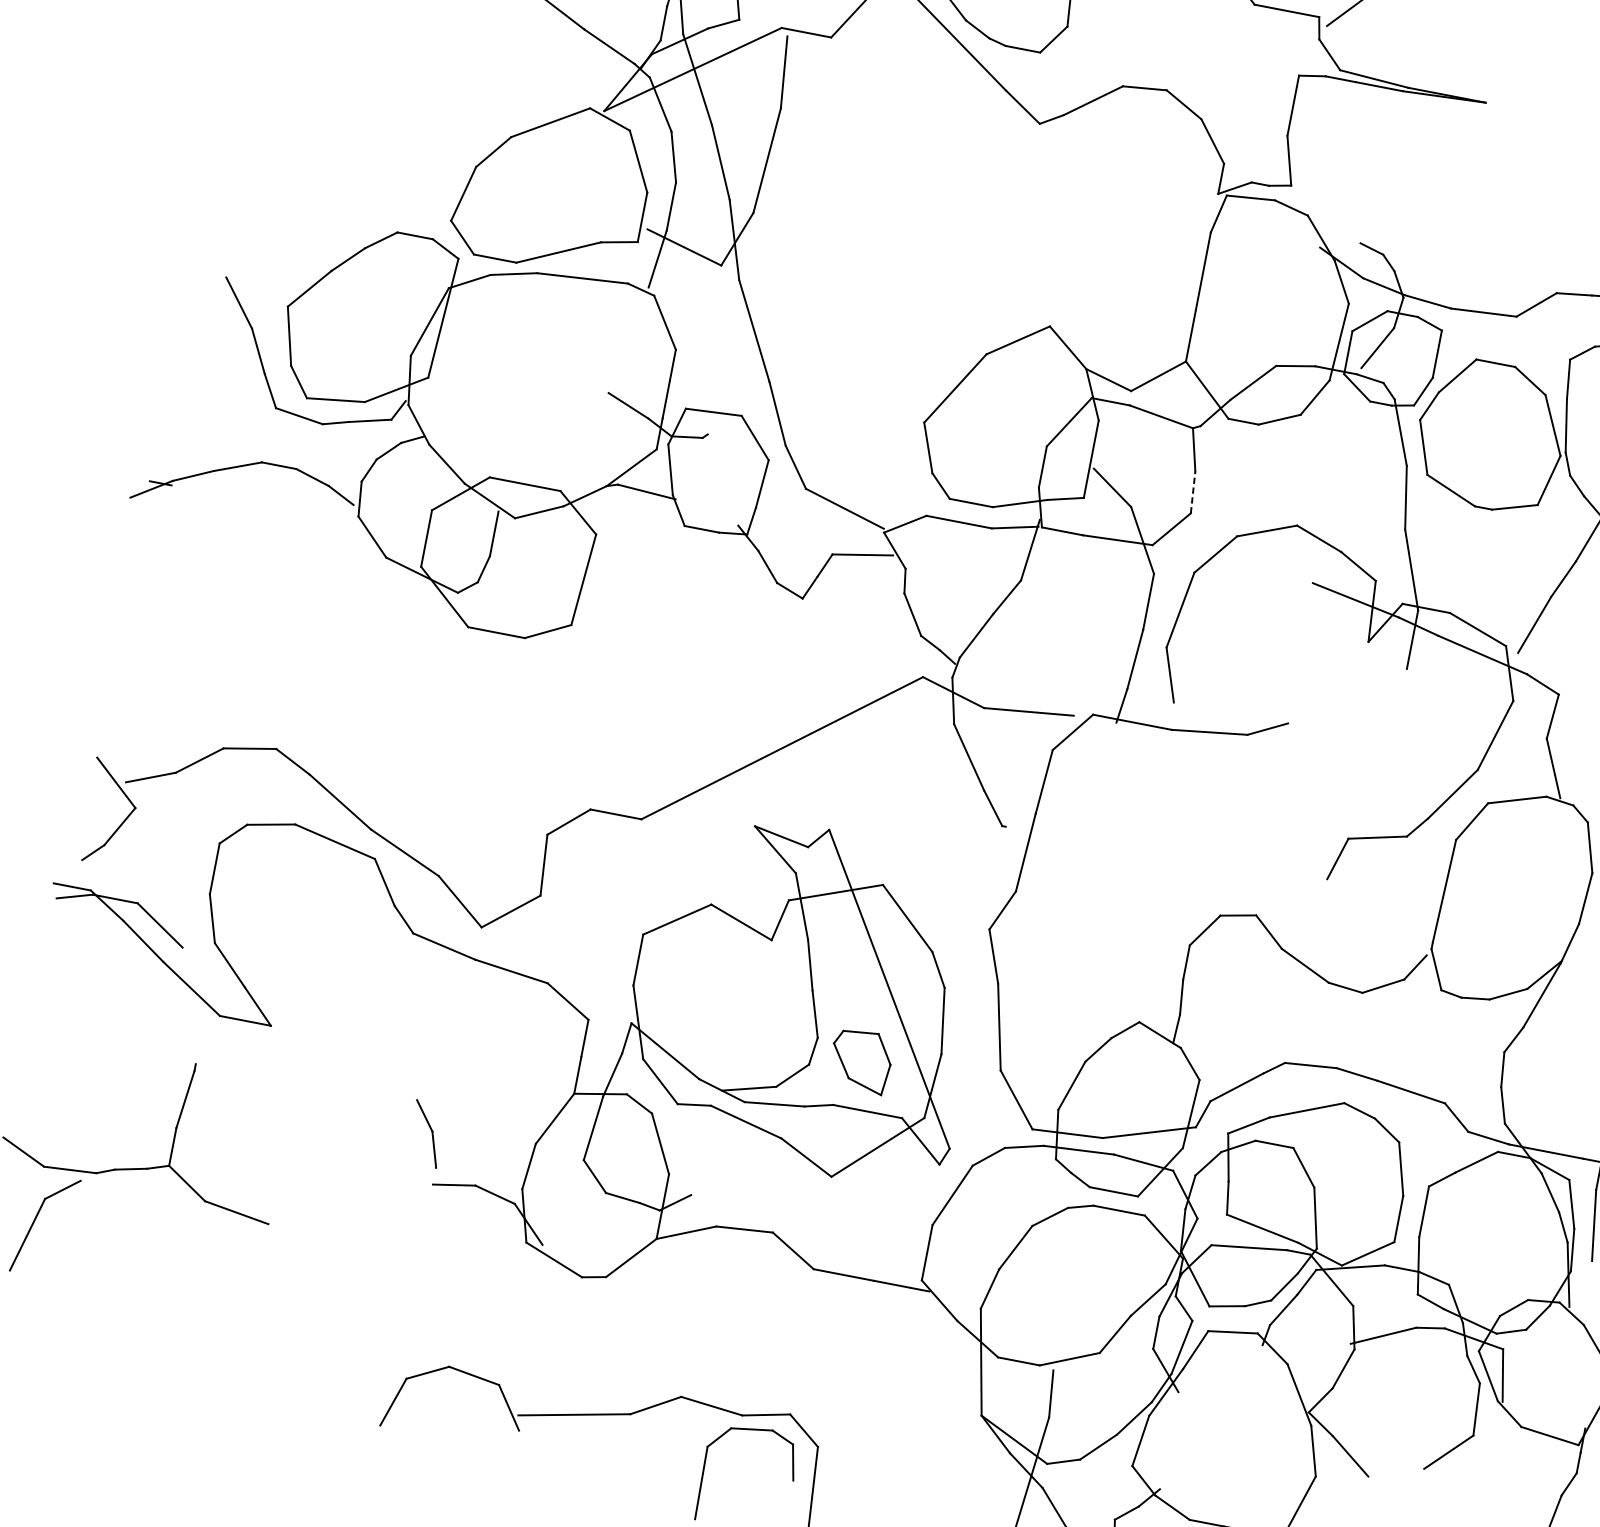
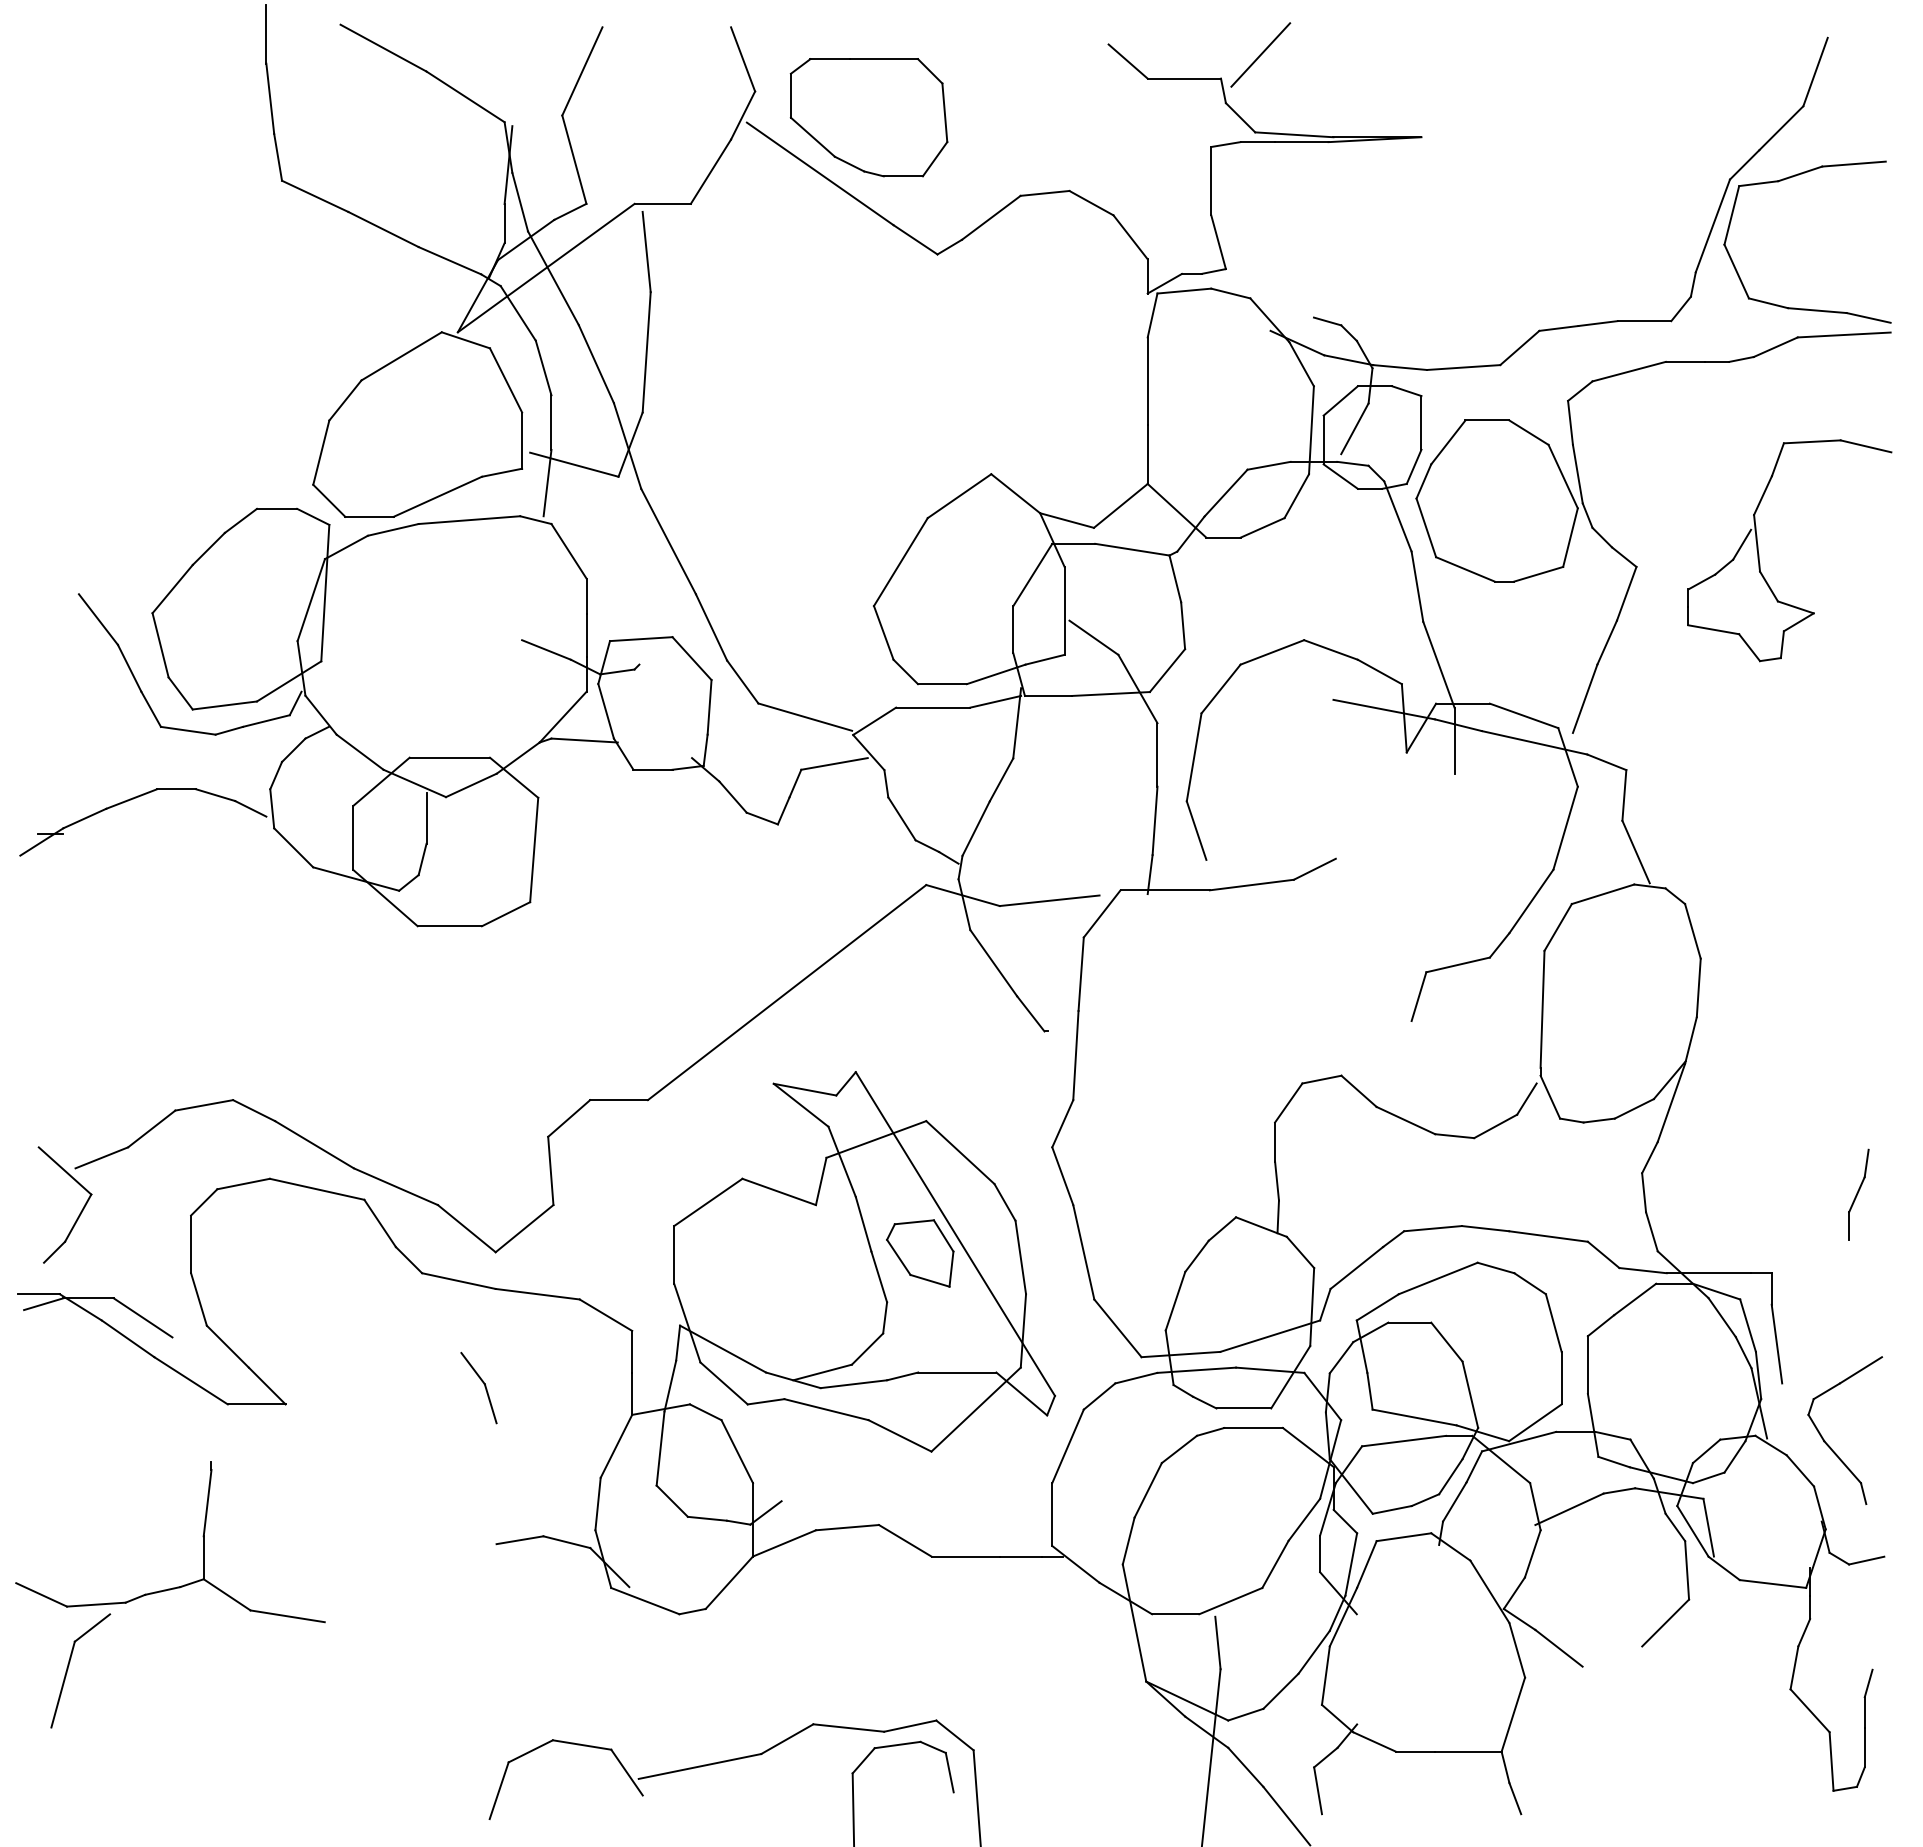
line: (1193, 492) -> (1183, 625), dashed -> solid
part: (861, 1061) -> (920, 1253), moved
part: (431, 1134) -> (484, 1387), moved

